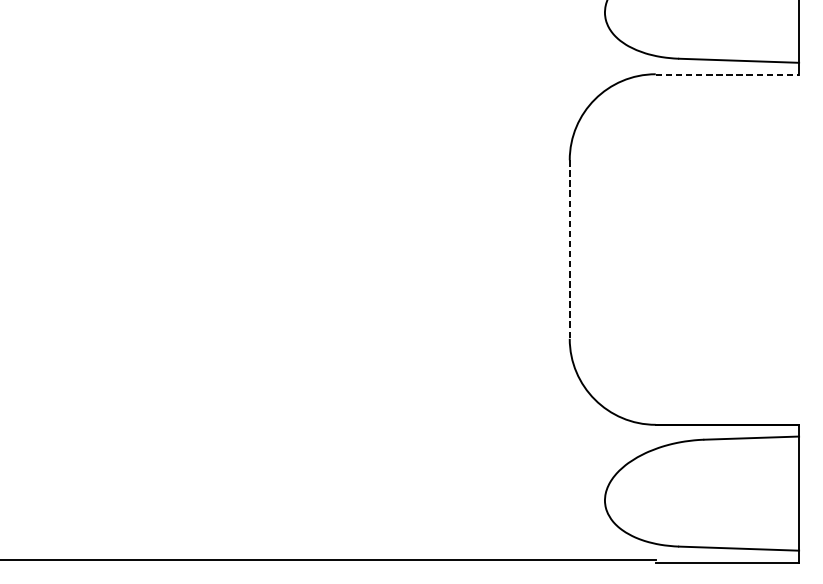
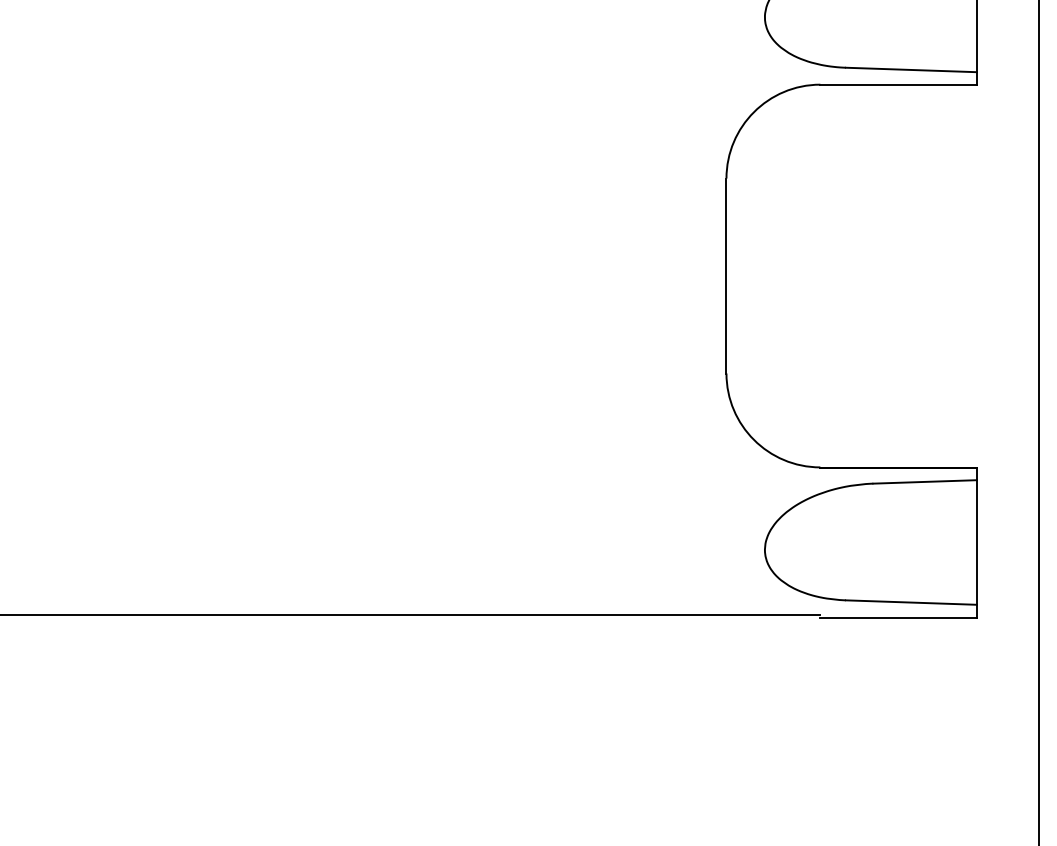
line: (728, 75) -> (899, 85), dashed -> solid
line: (569, 249) -> (726, 276), dashed -> solid

